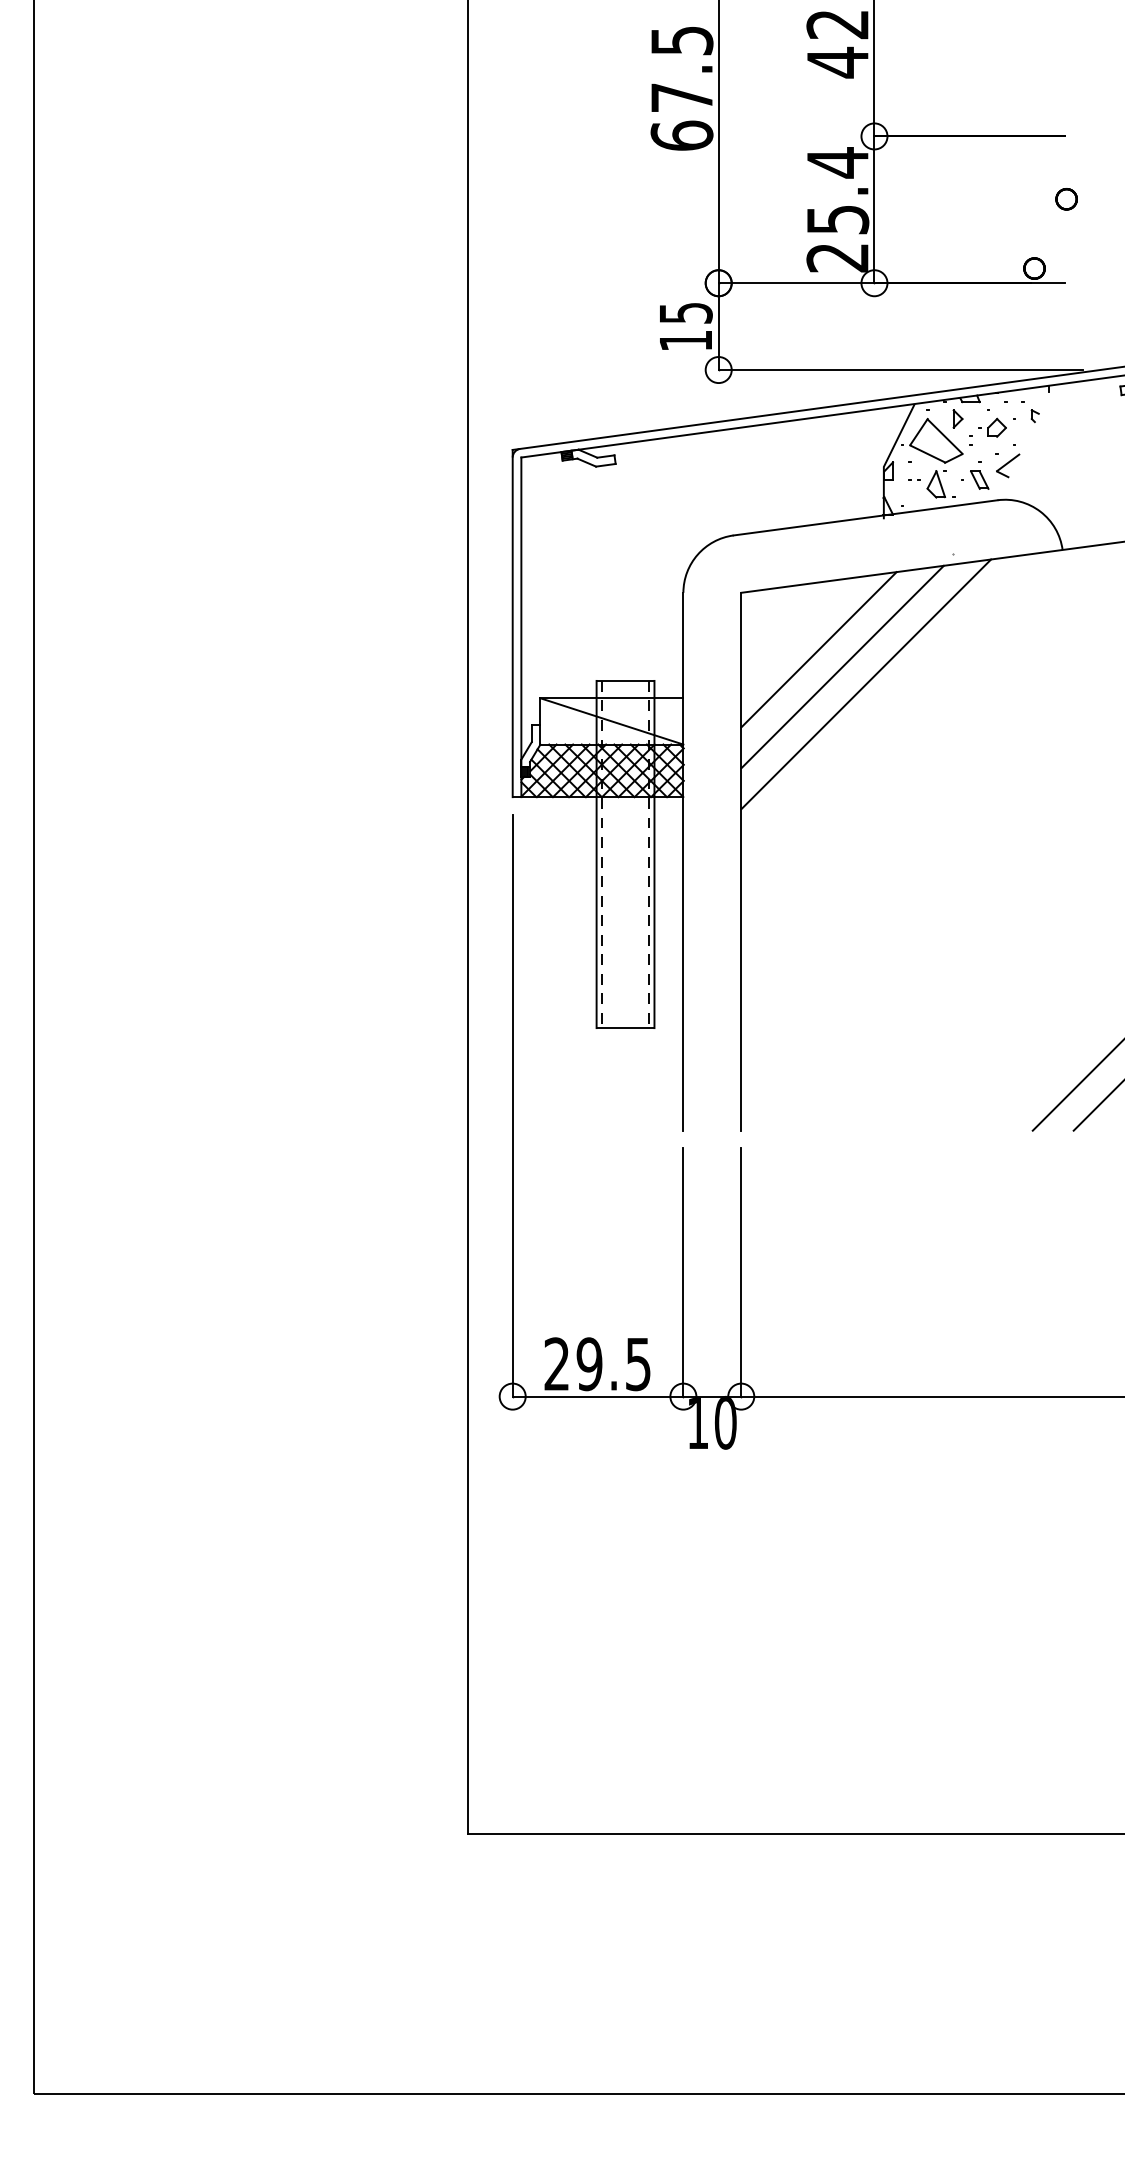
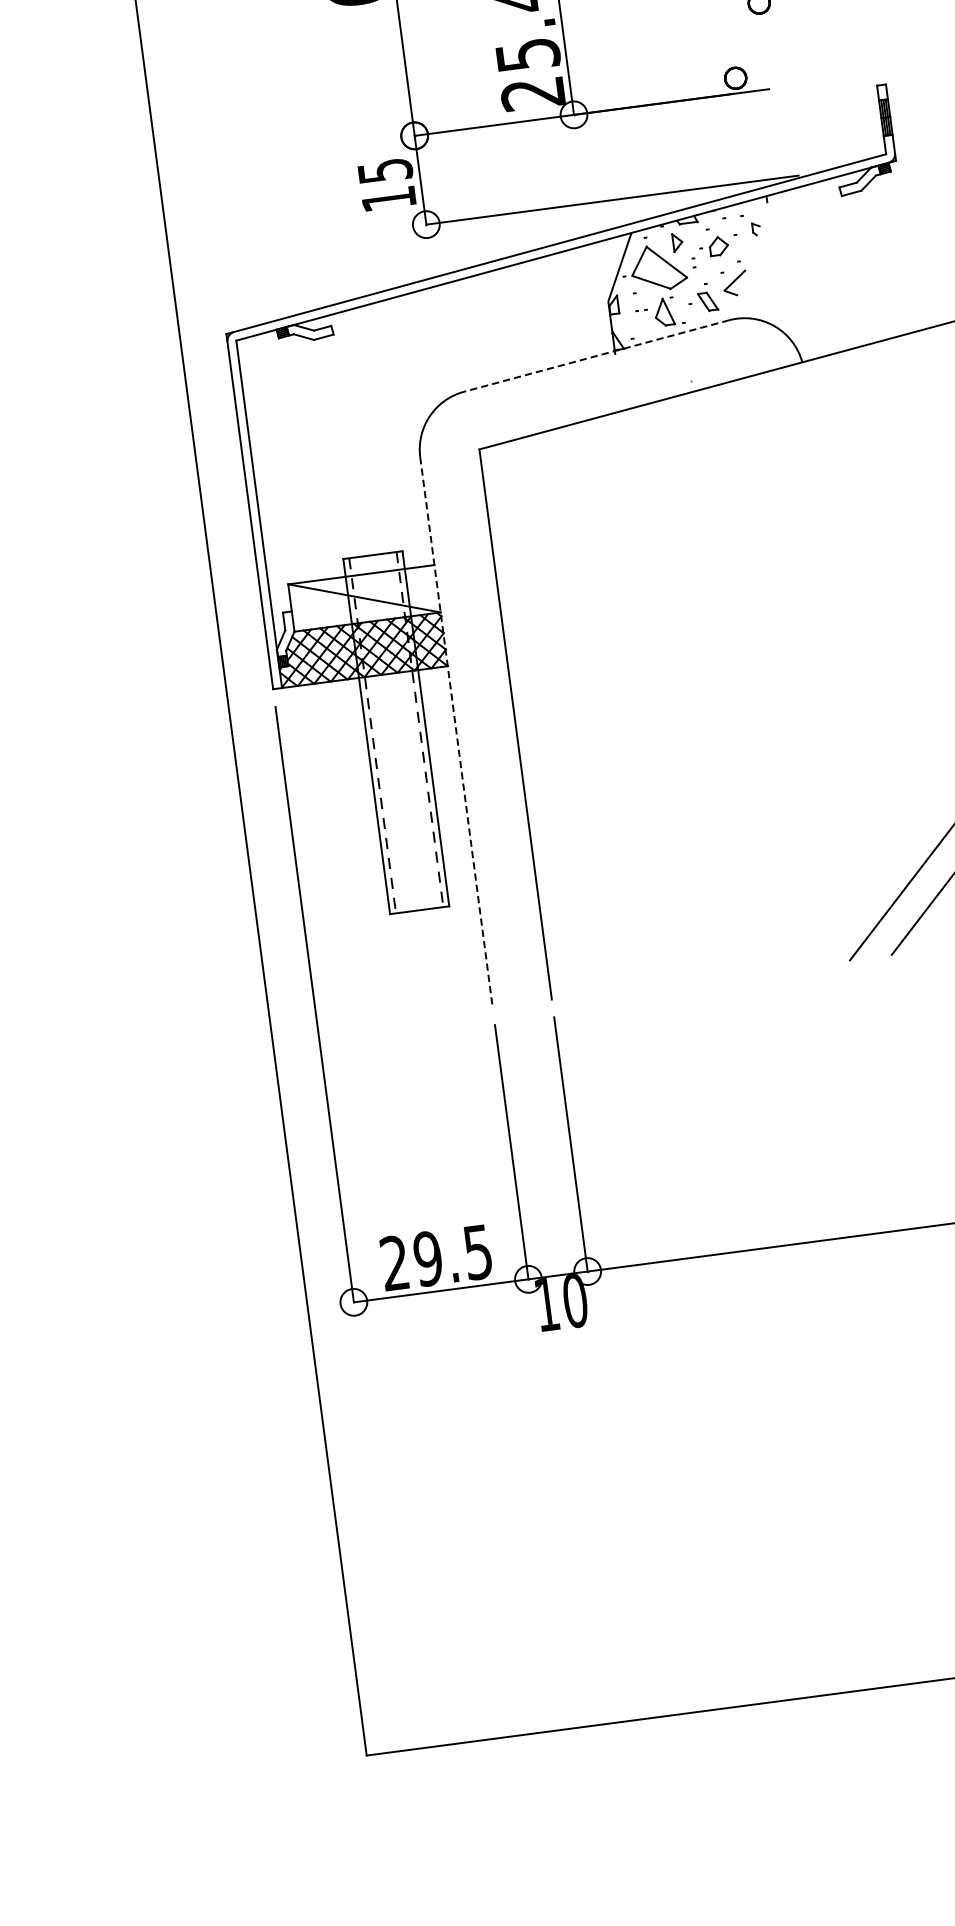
line: (865, 517) -> (596, 355), solid -> dashed
line: (818, 649) -> (566, 497), removed
line: (842, 666) -> (592, 511), removed
line: (866, 684) -> (619, 526), removed
line: (683, 861) -> (456, 732), solid -> dashed

